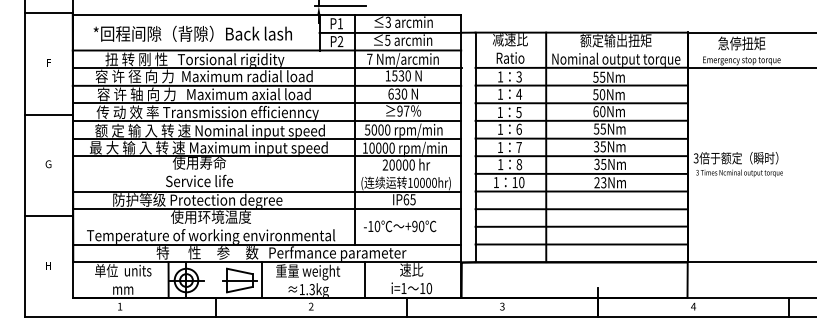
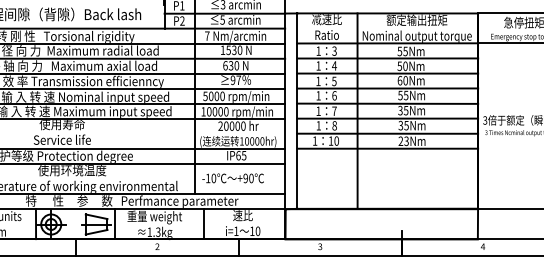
line: (581, 209) -> (387, 164), removed
line: (581, 226) -> (387, 178), removed
line: (581, 244) -> (387, 193), removed

